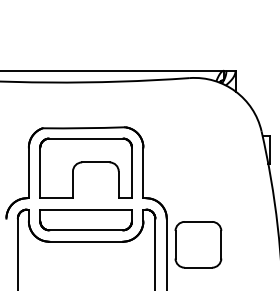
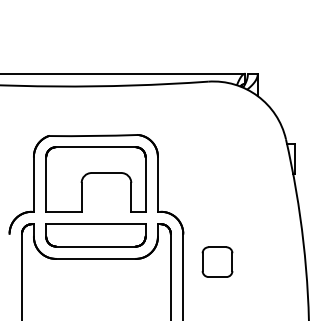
part: (198, 244) -> (217, 261), size x0.6

